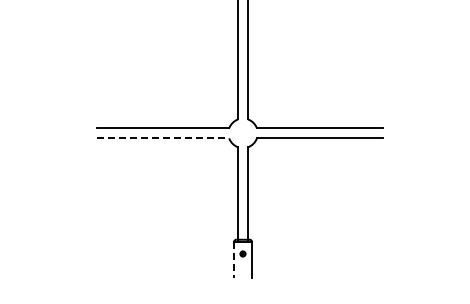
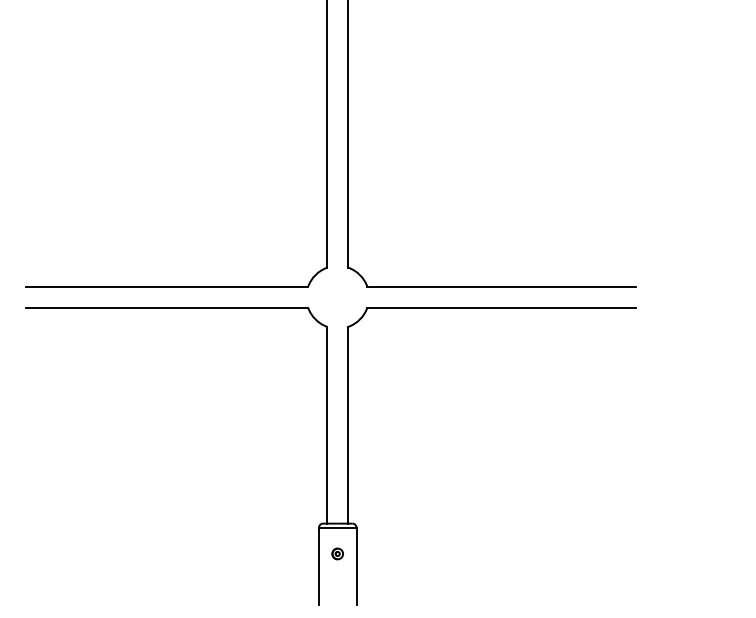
line: (163, 138) -> (168, 308), dashed -> solid
line: (234, 260) -> (319, 567), dashed -> solid

